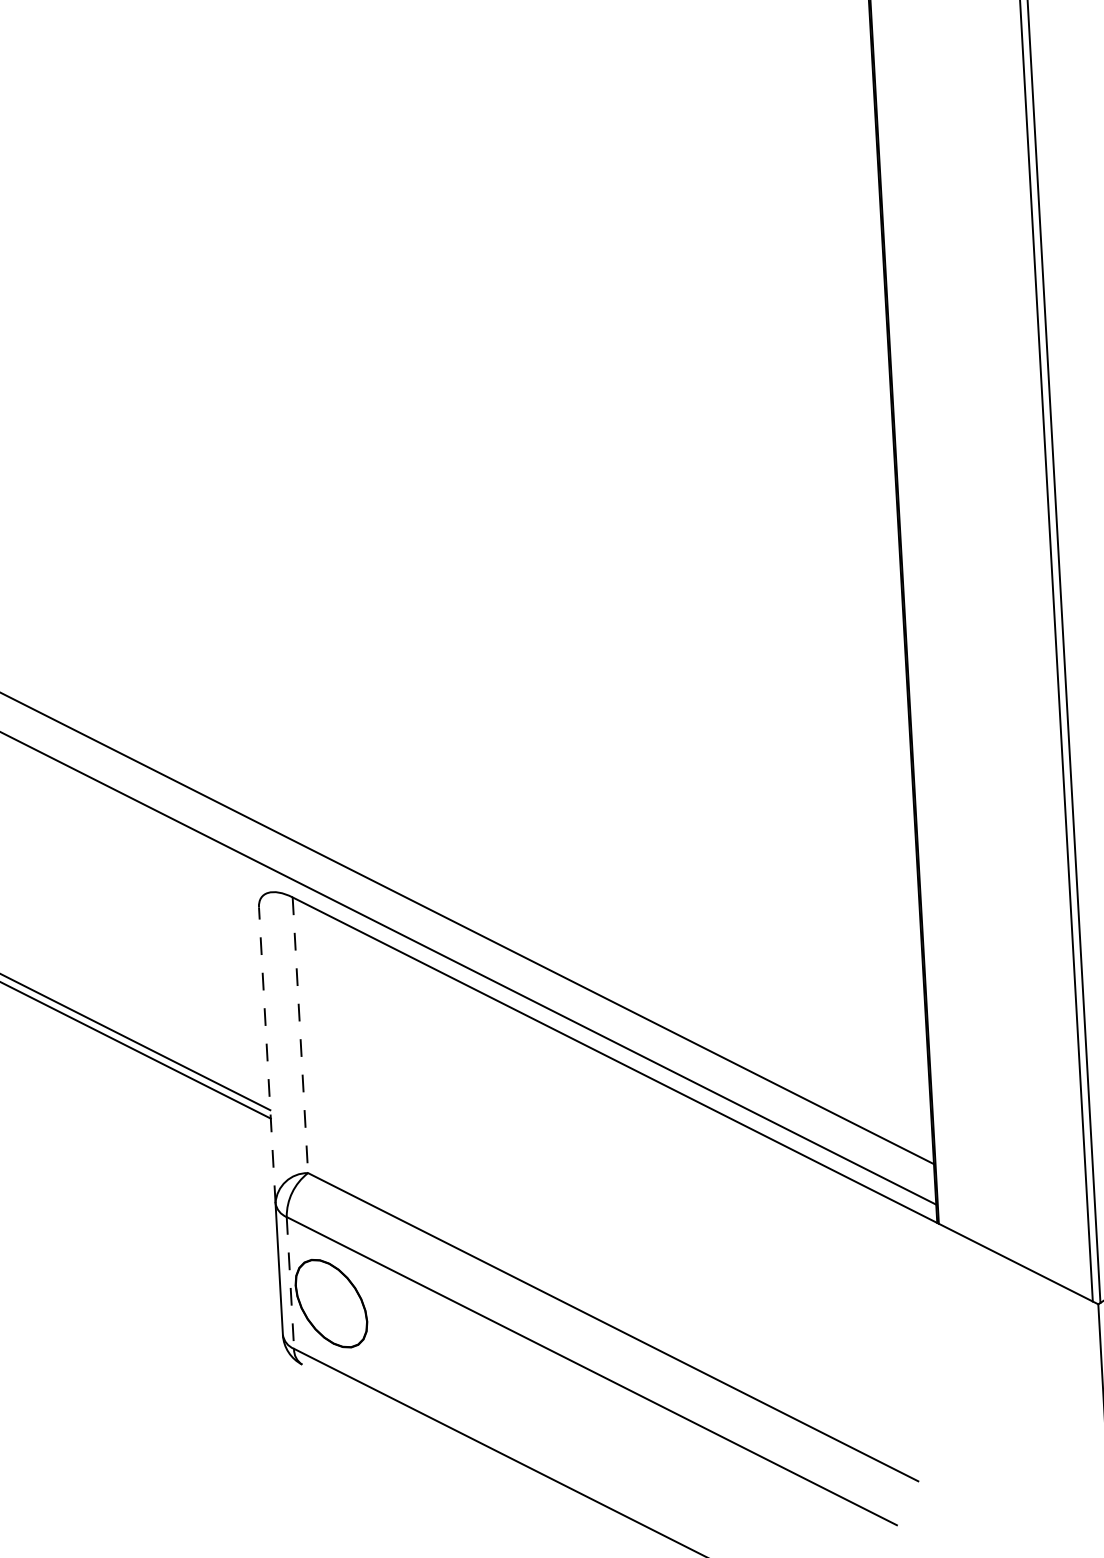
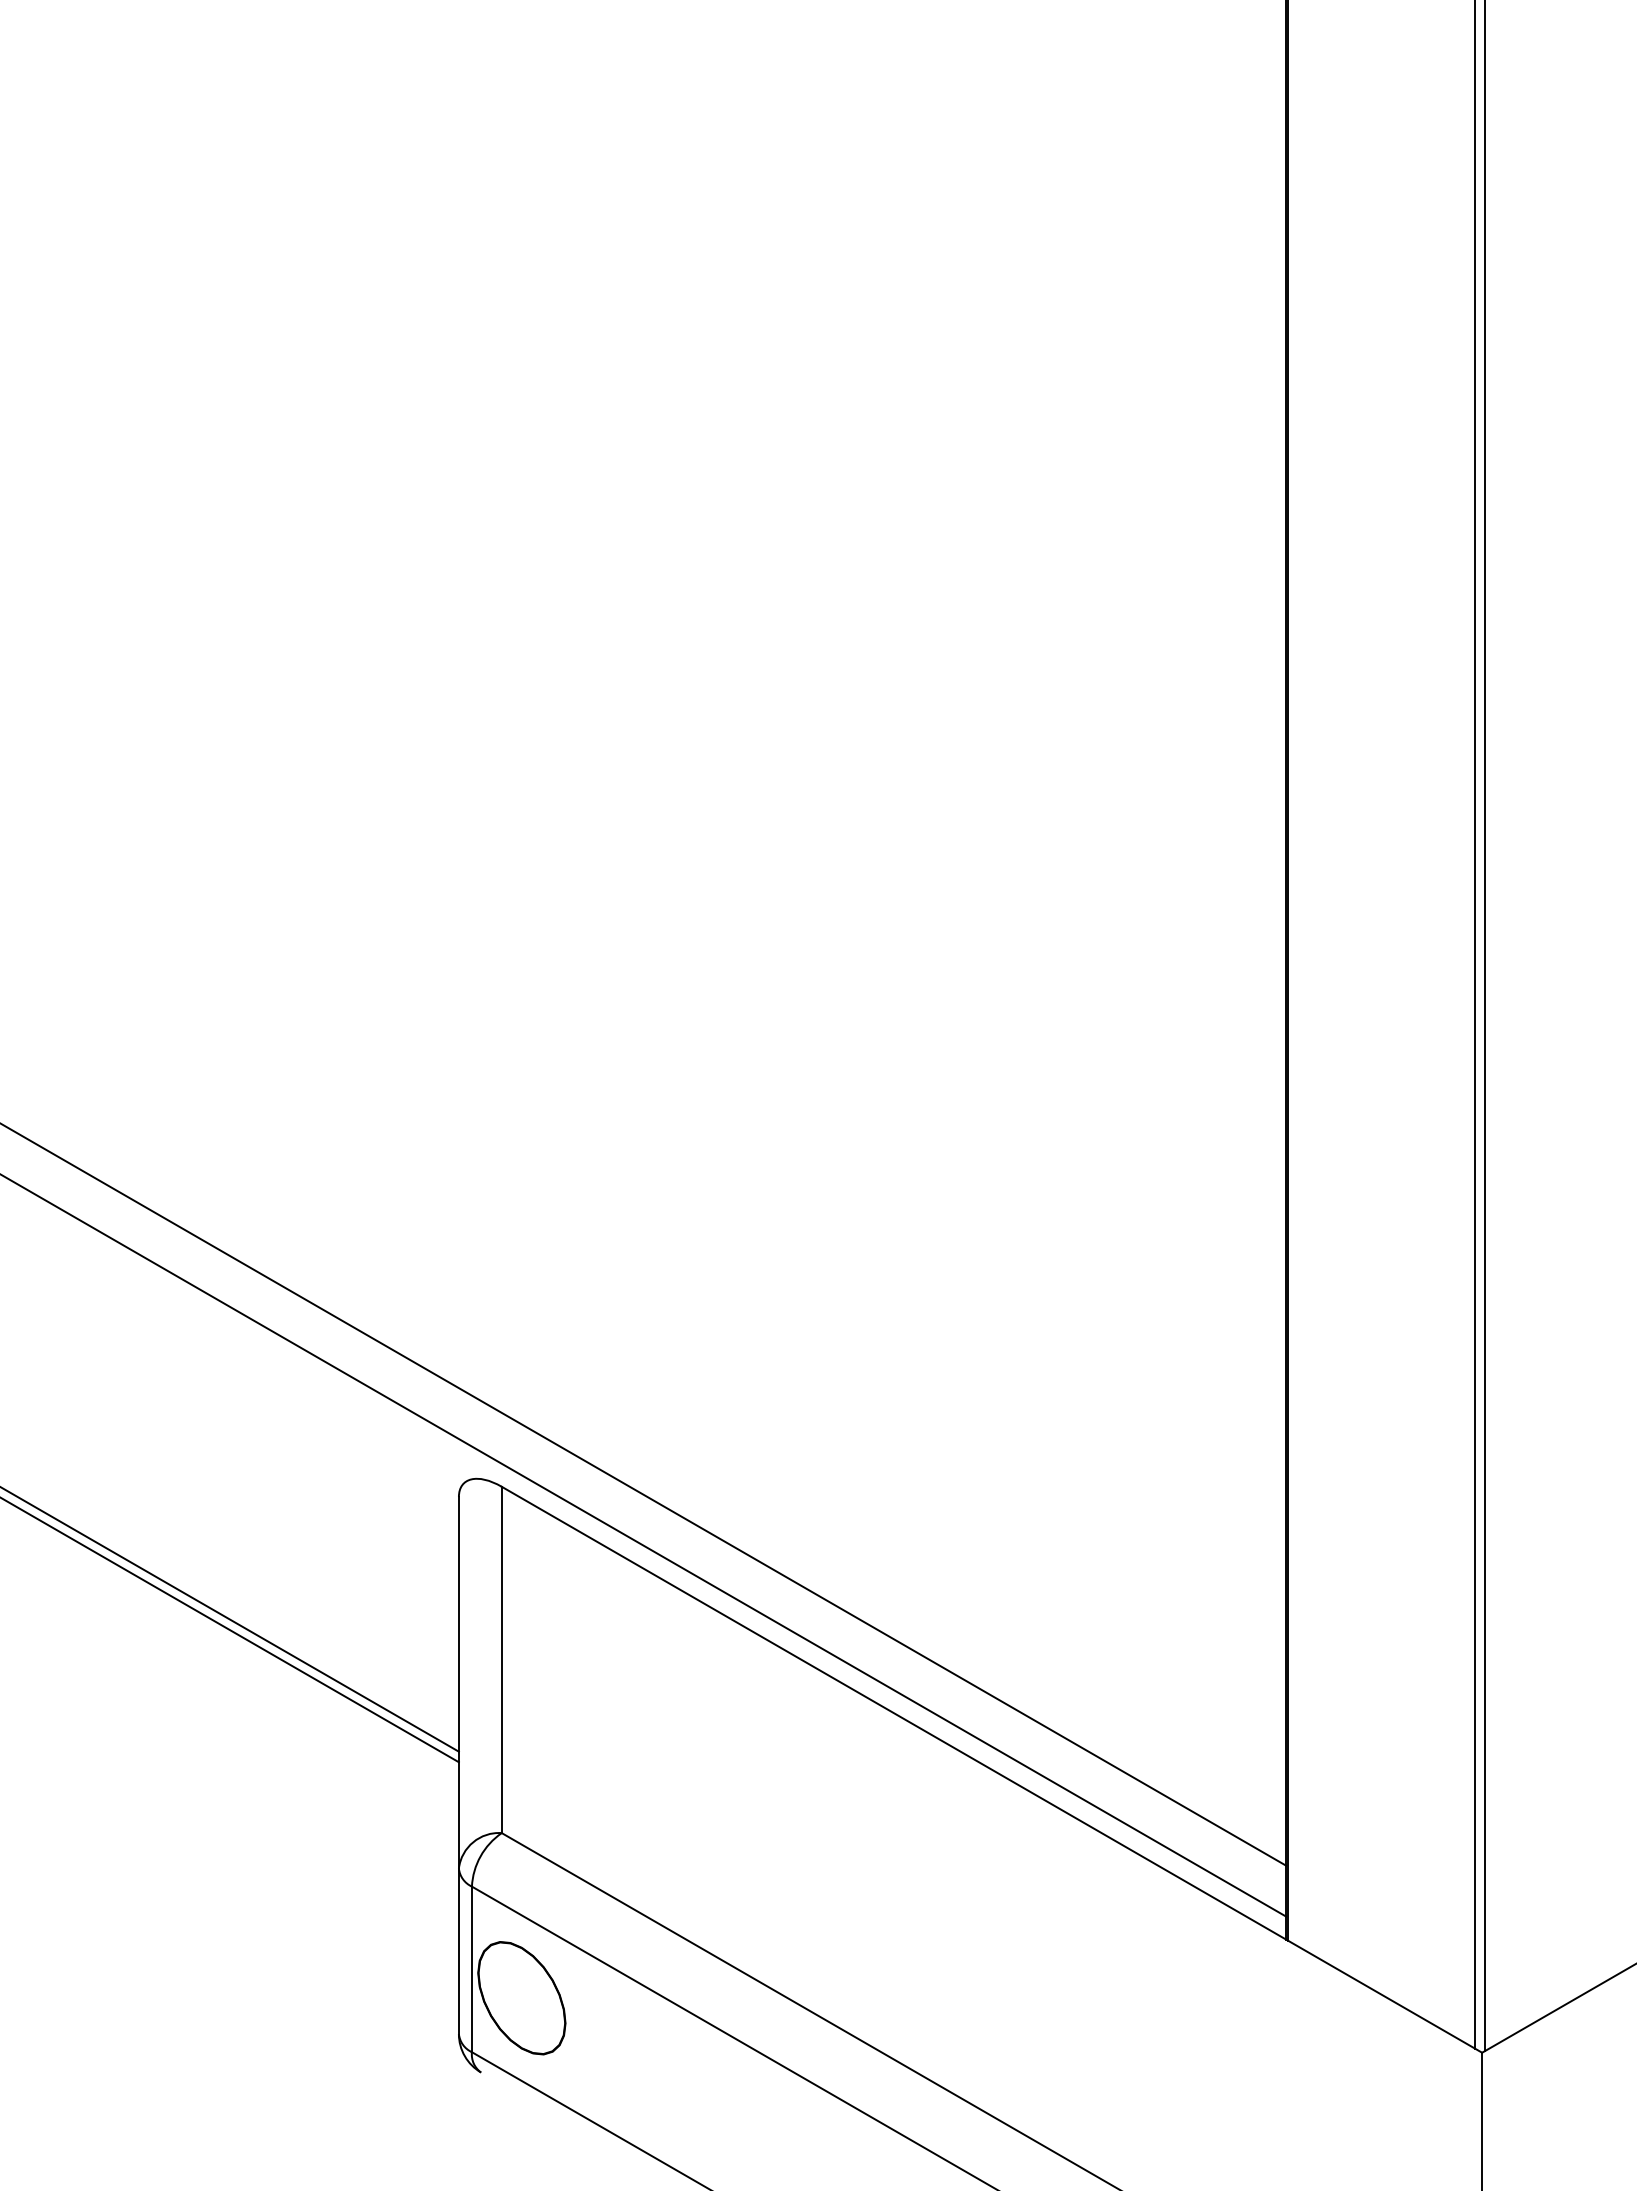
line: (300, 1035) -> (501, 1660), dashed -> solid
line: (266, 1055) -> (458, 1682), dashed -> solid
line: (290, 1283) -> (471, 1969), dashed -> solid

